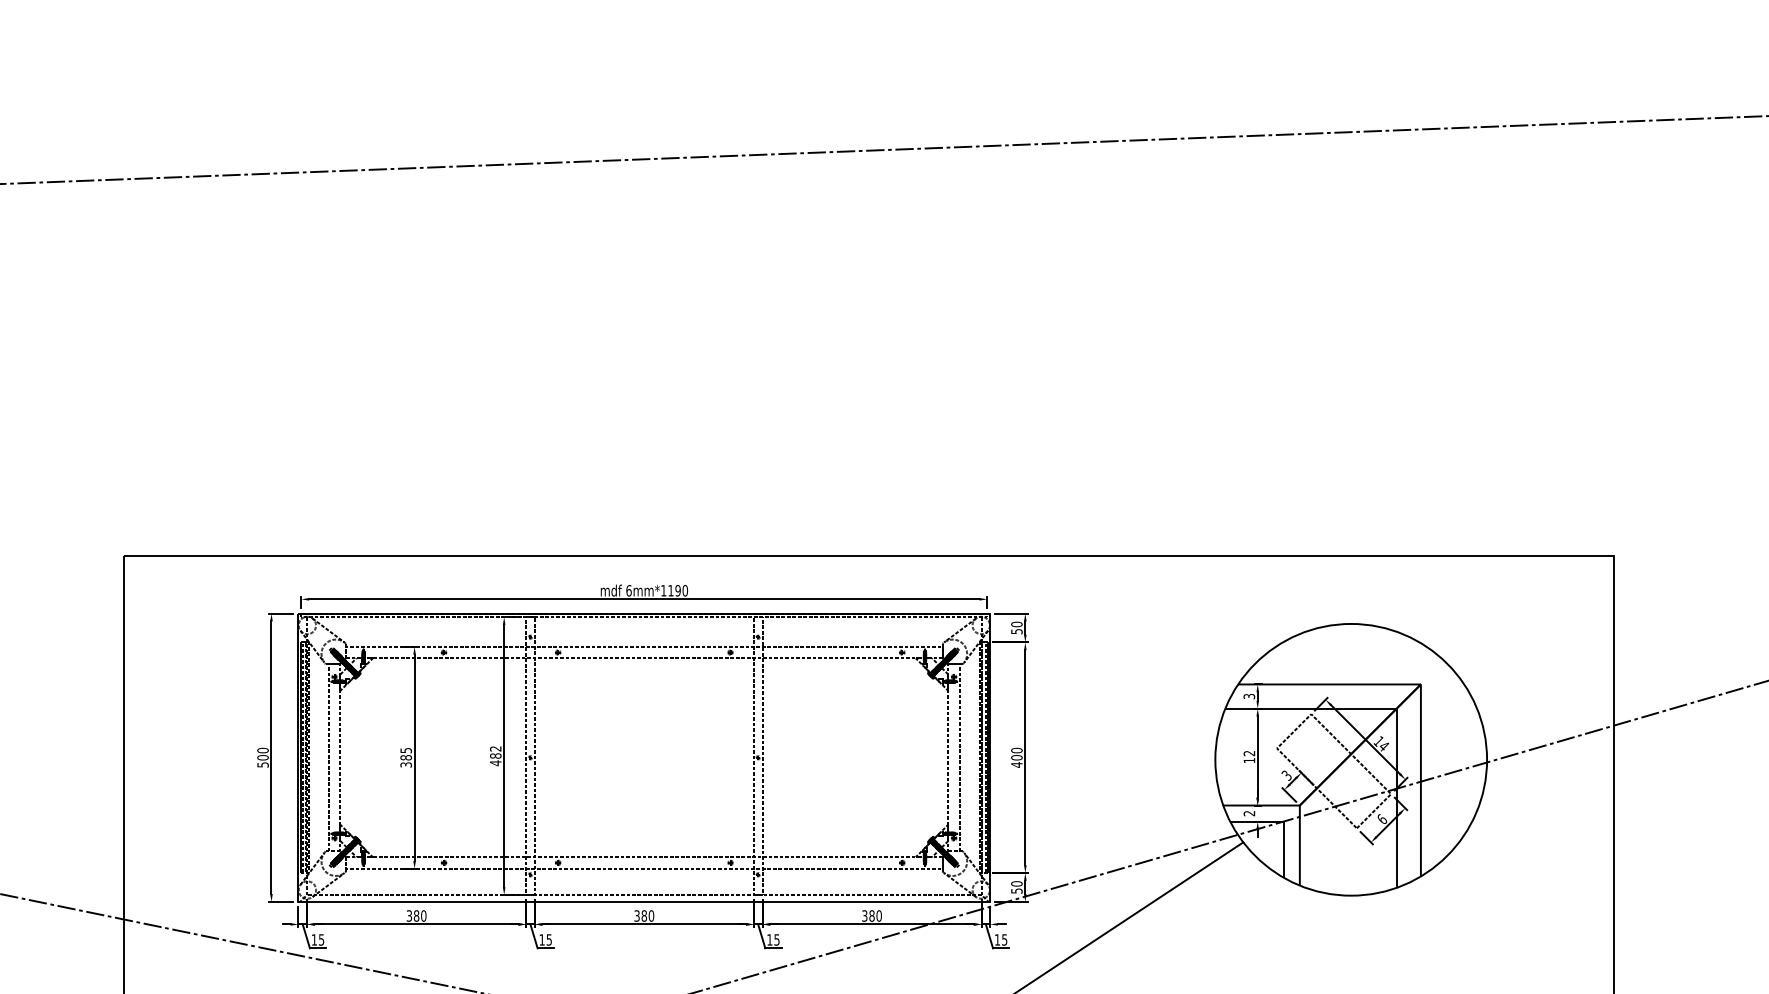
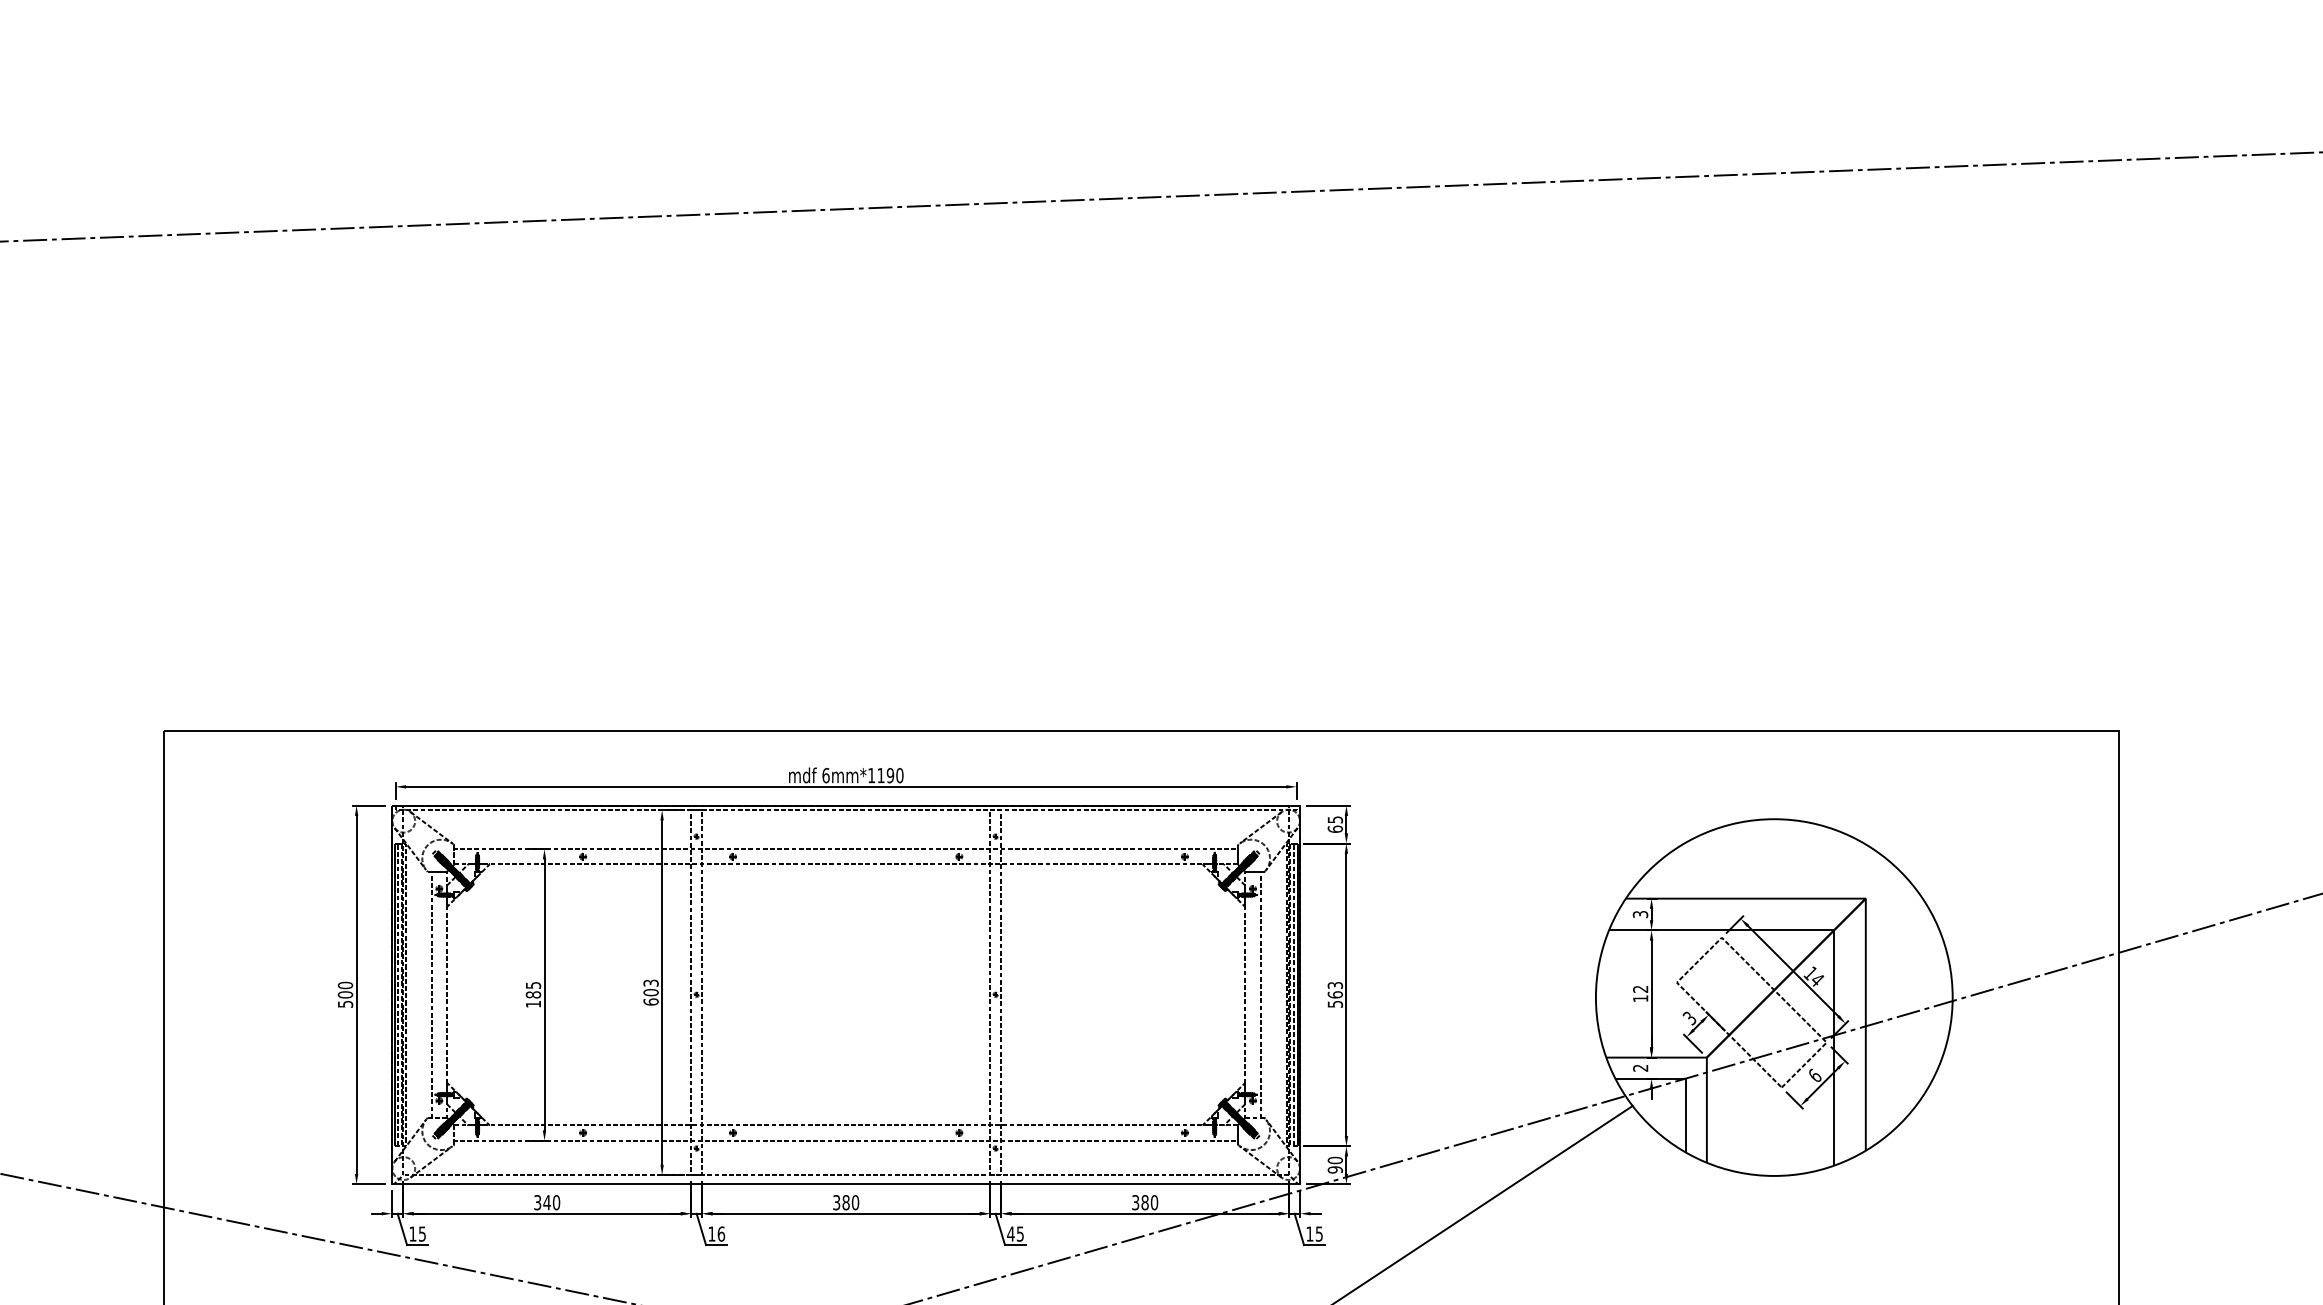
text: (1017, 627) -> (1335, 824), 50 -> 65
text: (495, 755) -> (650, 992), 482 -> 603
text: (1017, 757) -> (1335, 994), 400 -> 563
text: (406, 764) -> (533, 1003), 385 -> 185
text: (1016, 890) -> (1334, 1169), 50 -> 90
text: (416, 915) -> (546, 1202), 380 -> 340
text: (549, 939) -> (721, 1233), 15 -> 16
text: (769, 939) -> (1010, 1233), 15 -> 45

